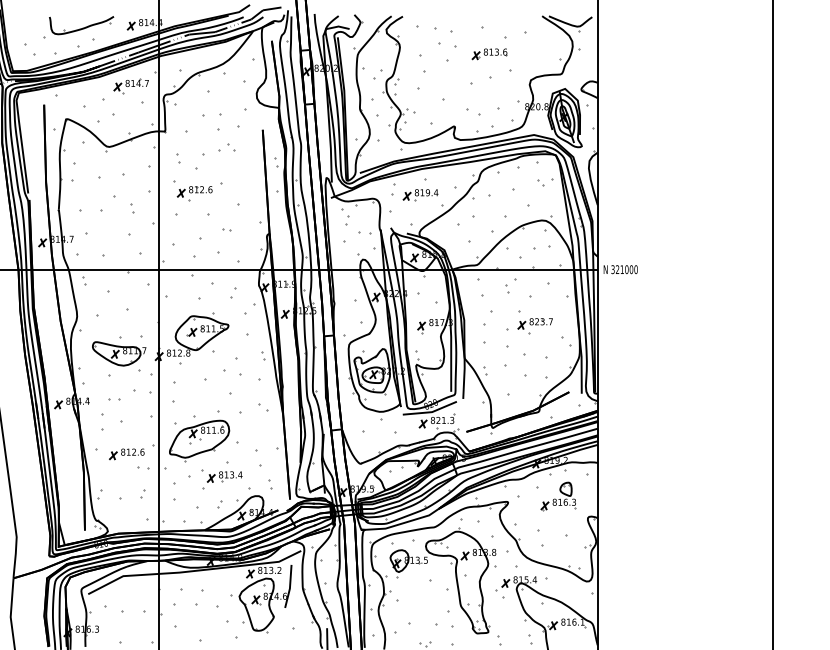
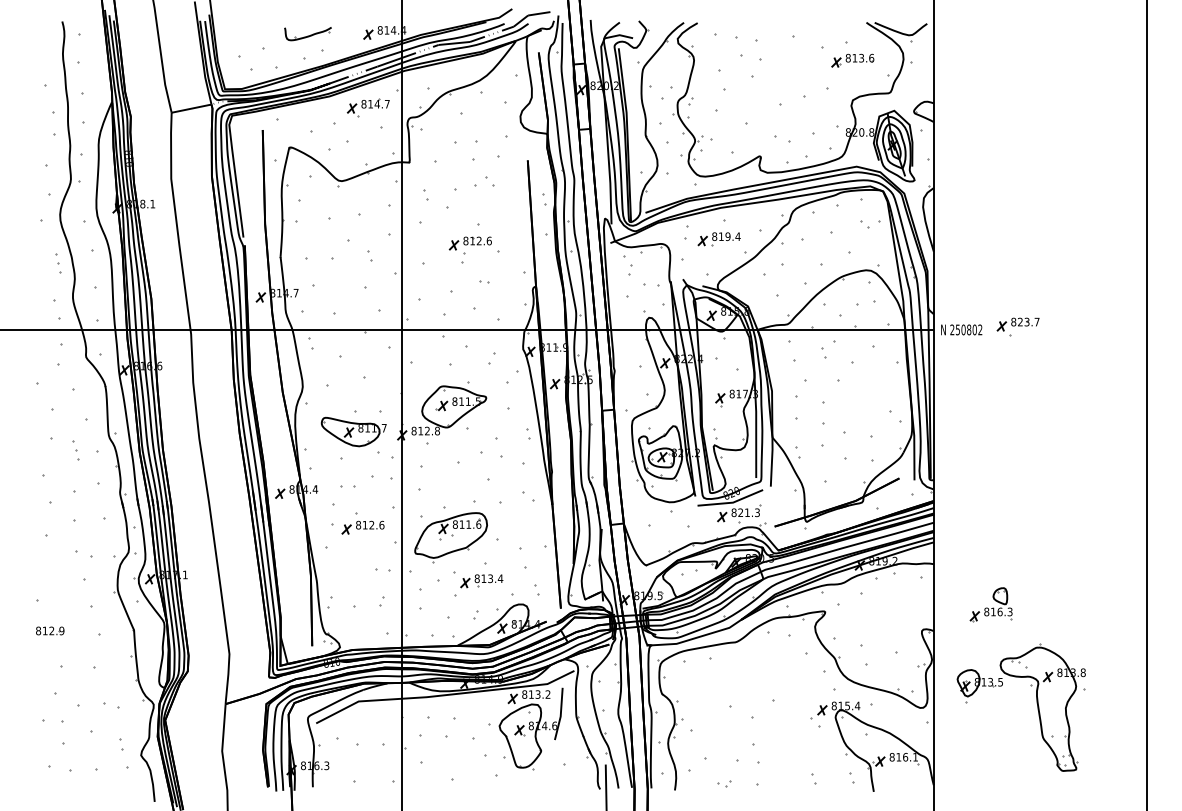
part: (81, 25) -> (307, 33), size x0.6
part: (489, 54) -> (852, 60), moved
part: (194, 193) -> (469, 245), moved
text: (624, 269) -> (966, 329), 321000 -> 250802
part: (534, 325) -> (1017, 326), moved
part: (126, 454) -> (362, 527), moved
part: (557, 496) -> (990, 604), moved
part: (455, 577) -> (1036, 703), moved

